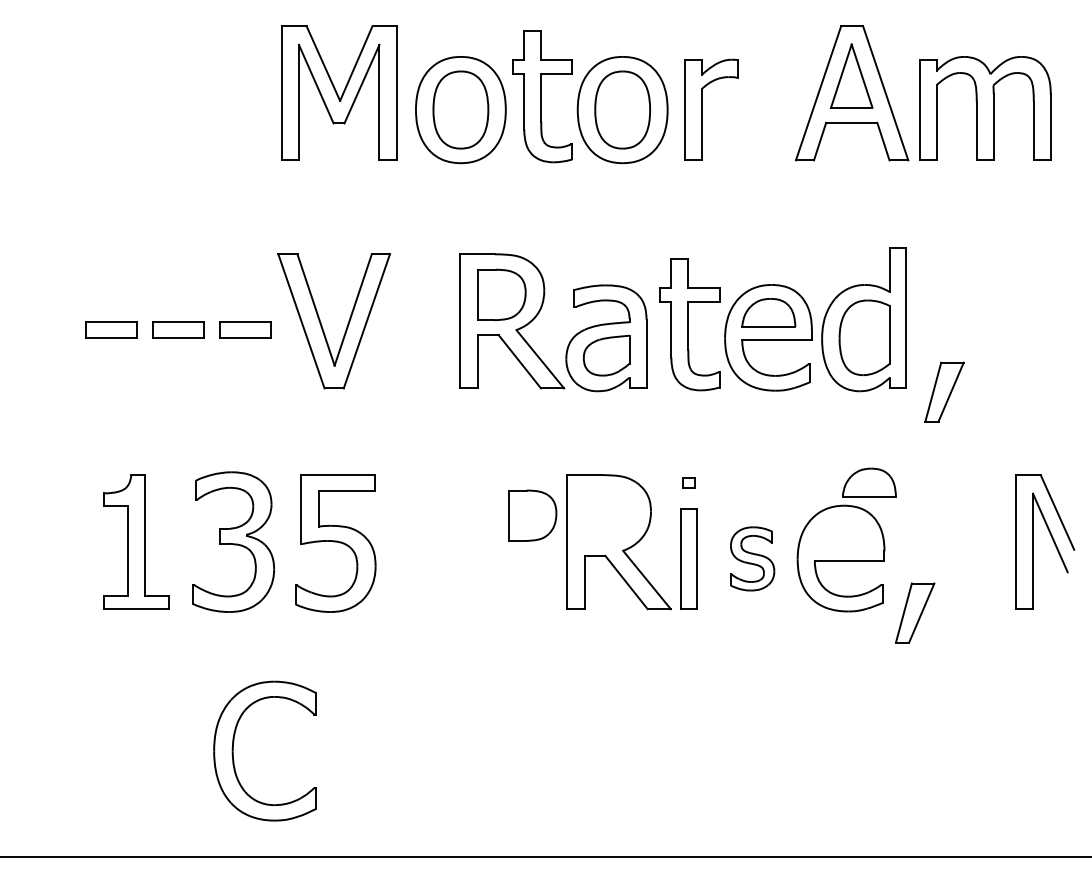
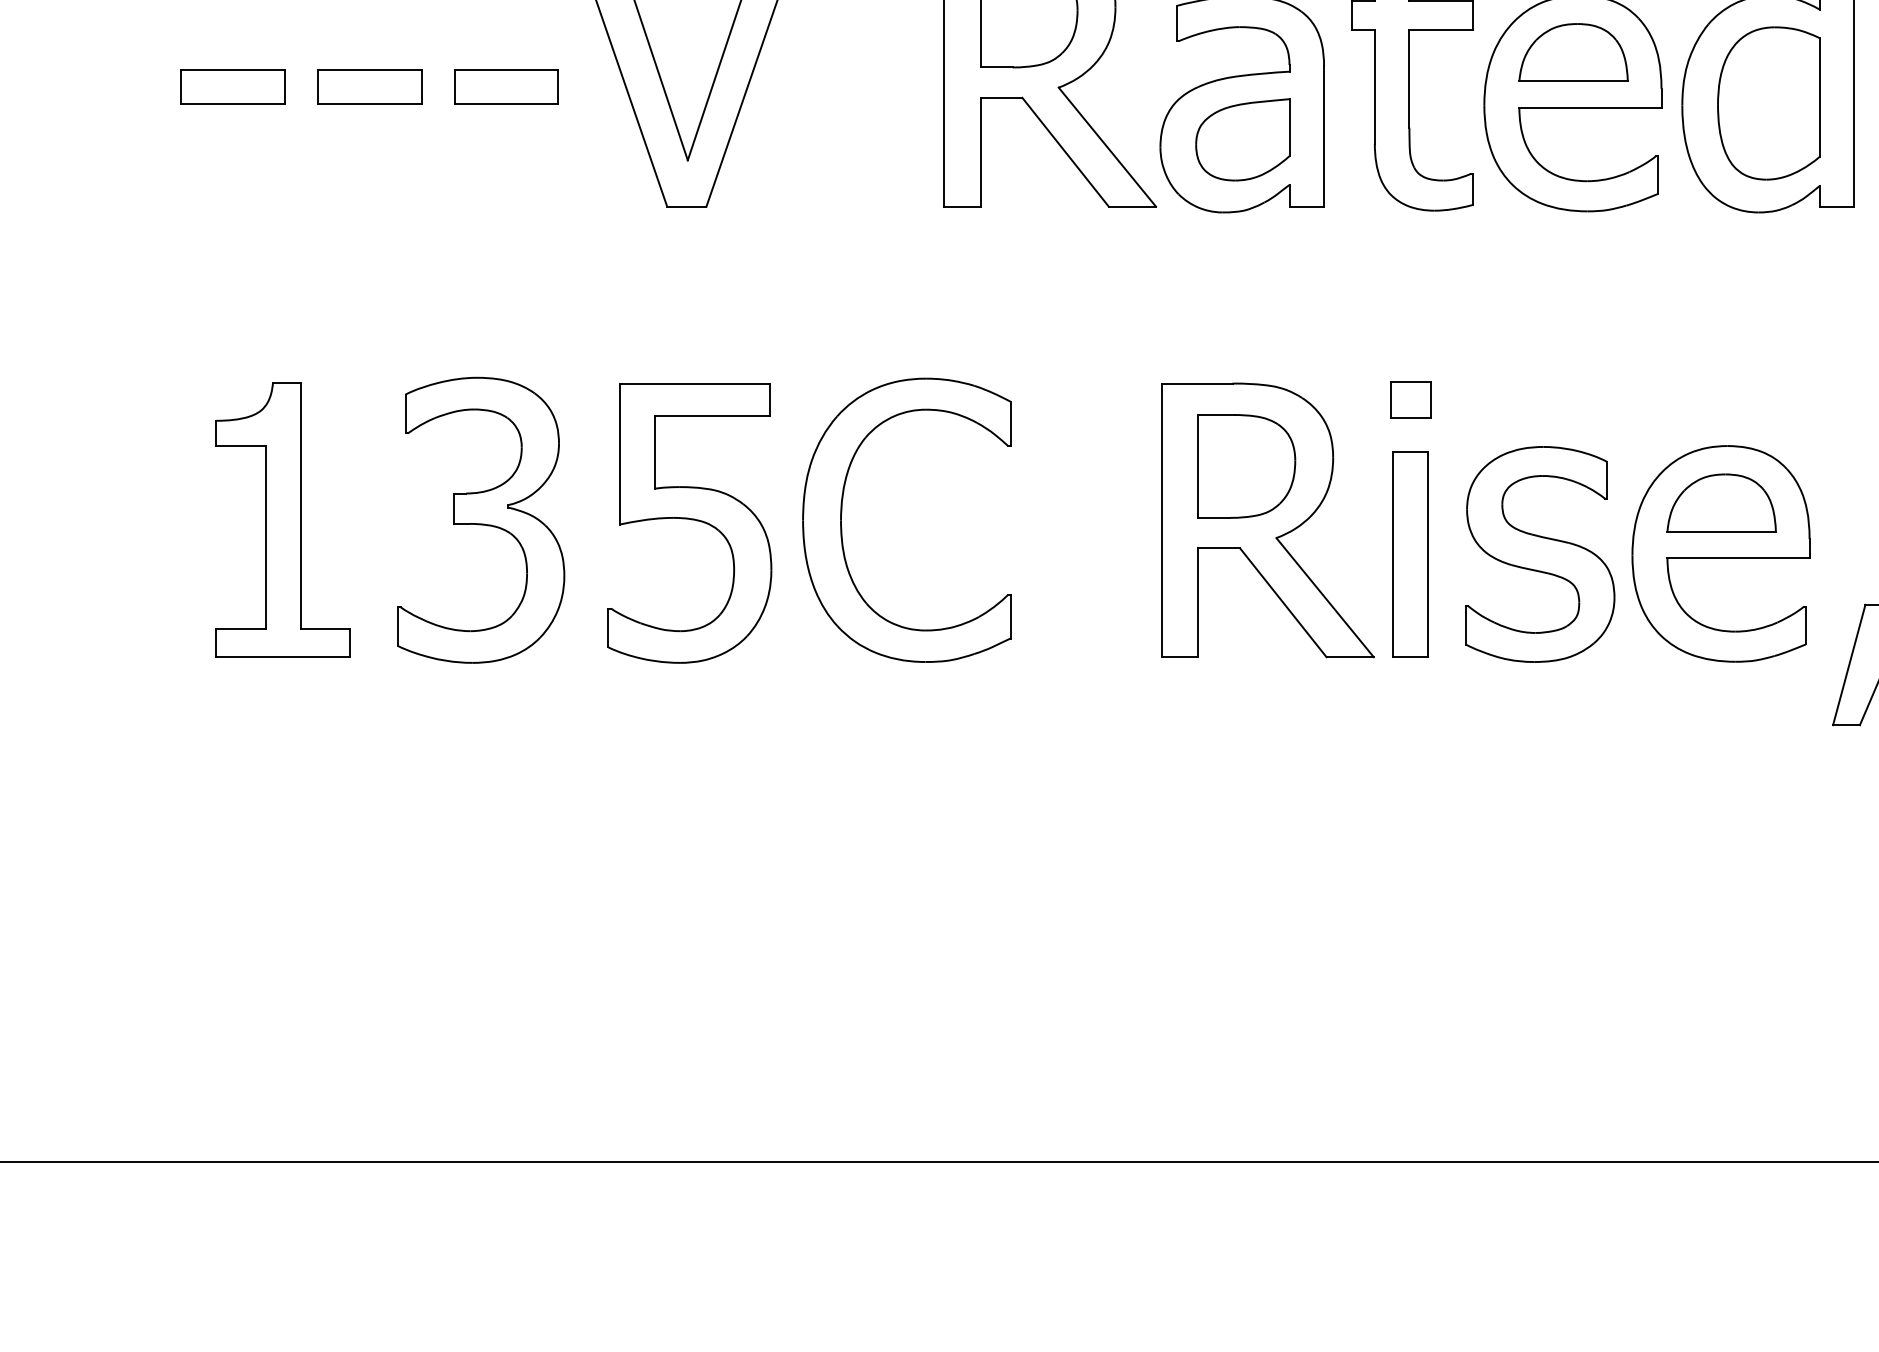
part: (688, 482) -> (1409, 398), size x1.67
part: (869, 482) -> (1721, 502), moved
part: (532, 515) -> (1246, 465), moved
part: (752, 558) -> (1540, 553), size x1.67
part: (233, 750) -> (842, 519), moved

